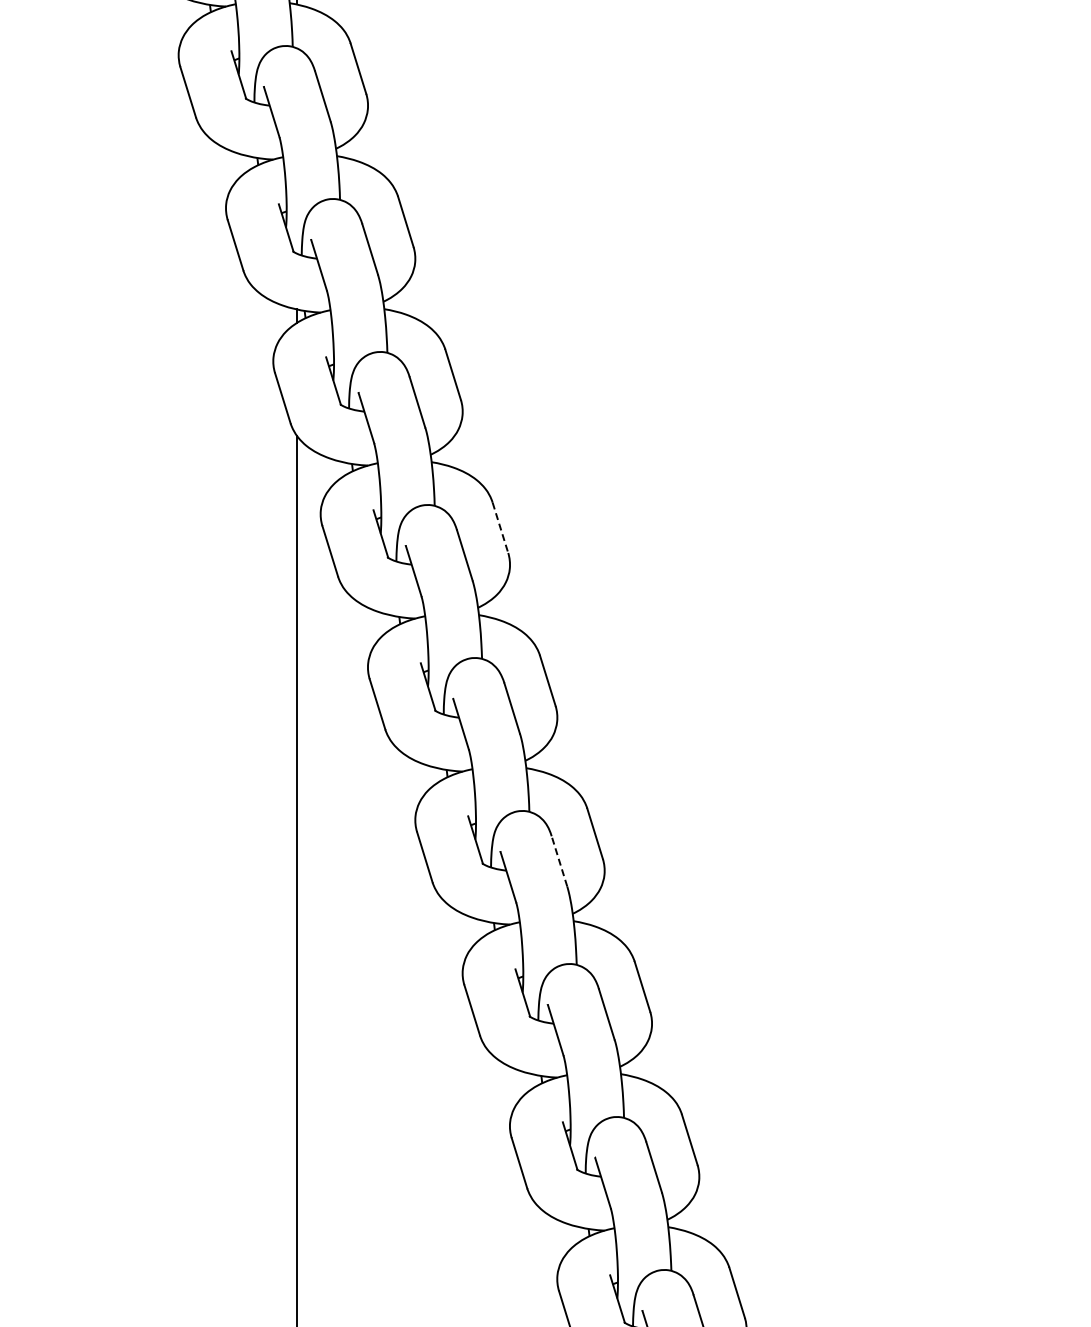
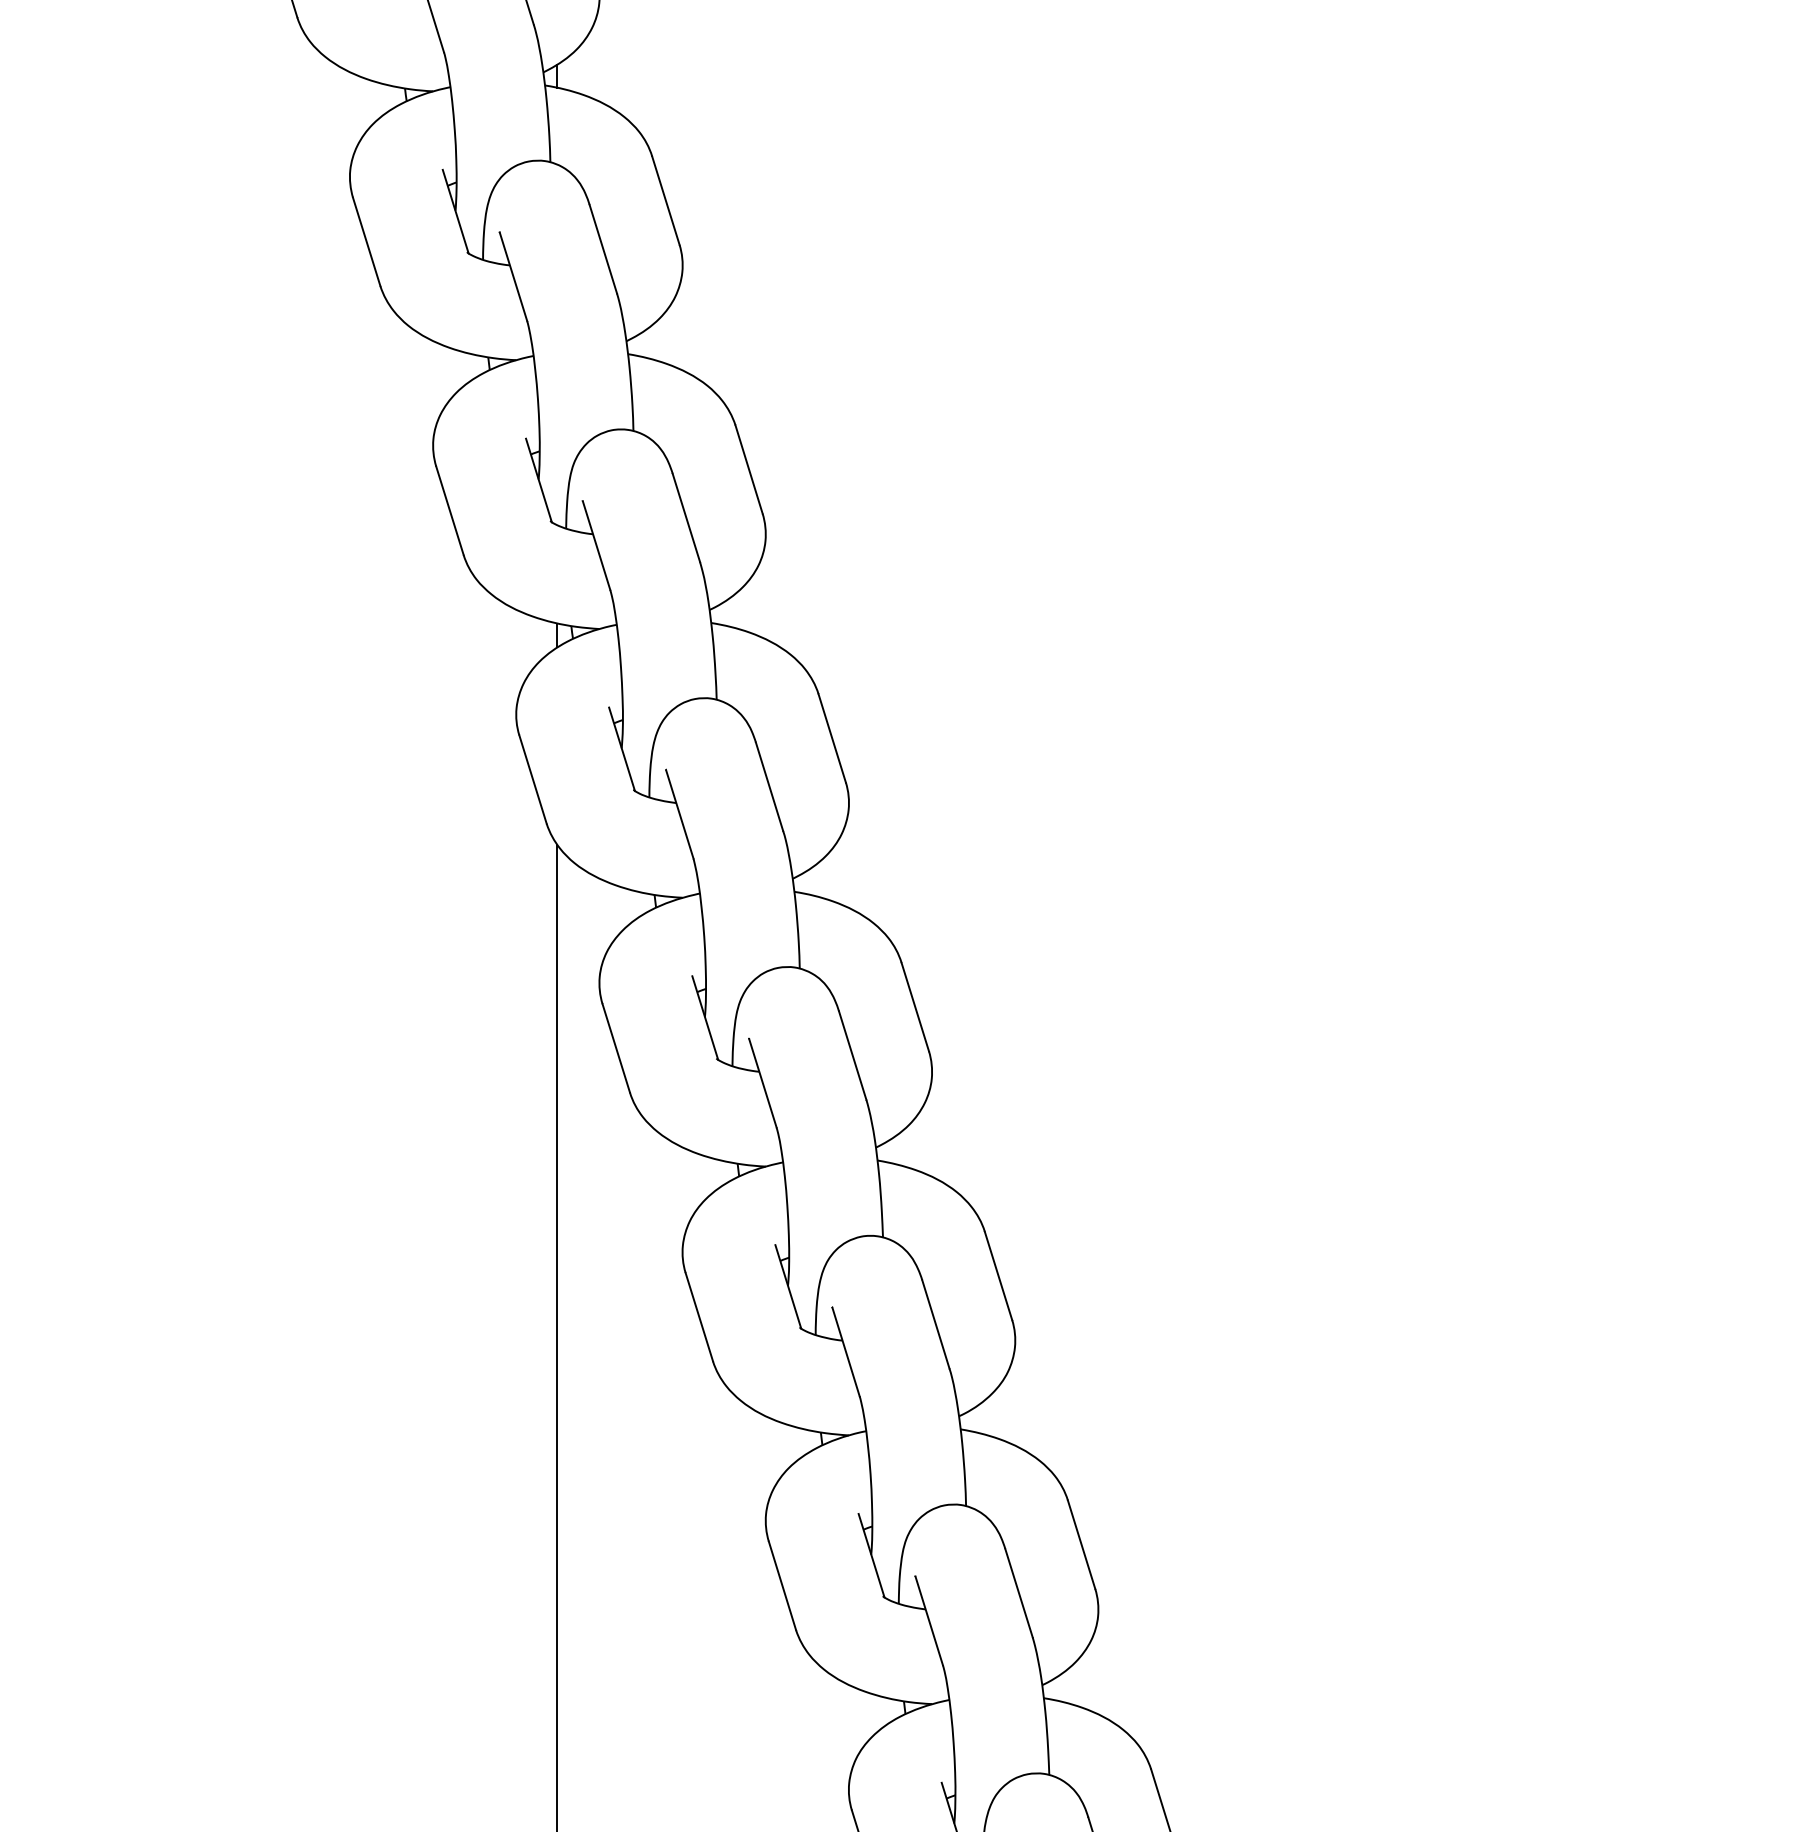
line: (500, 528) -> (915, 1008), dashed -> solid
line: (559, 860) -> (1019, 1591), dashed -> solid

